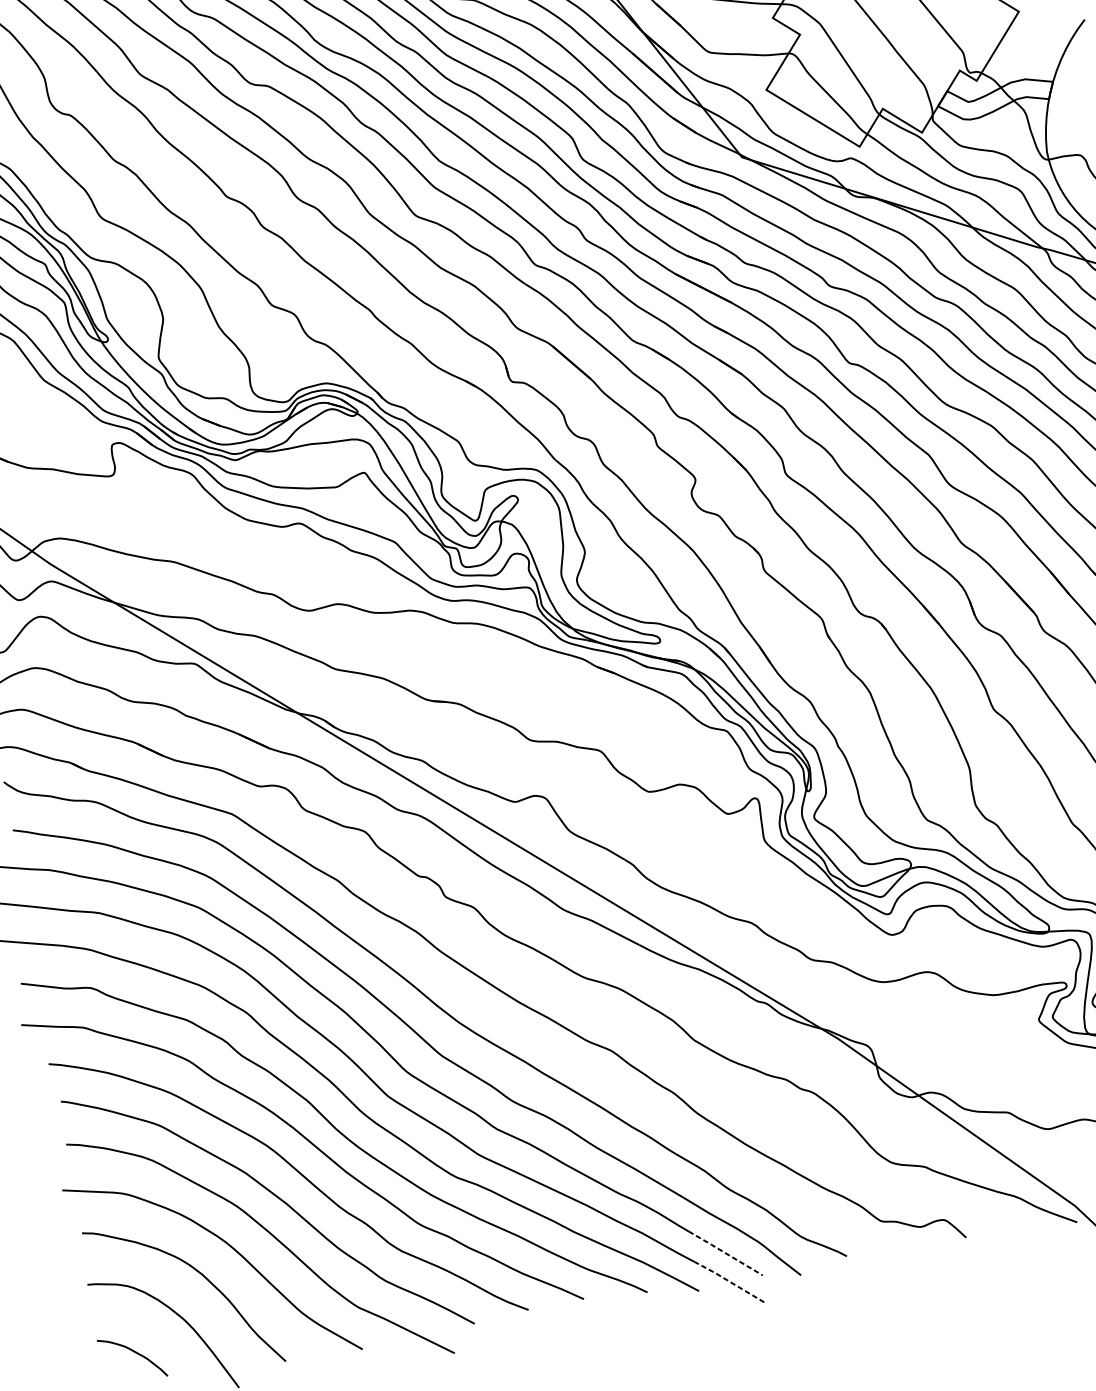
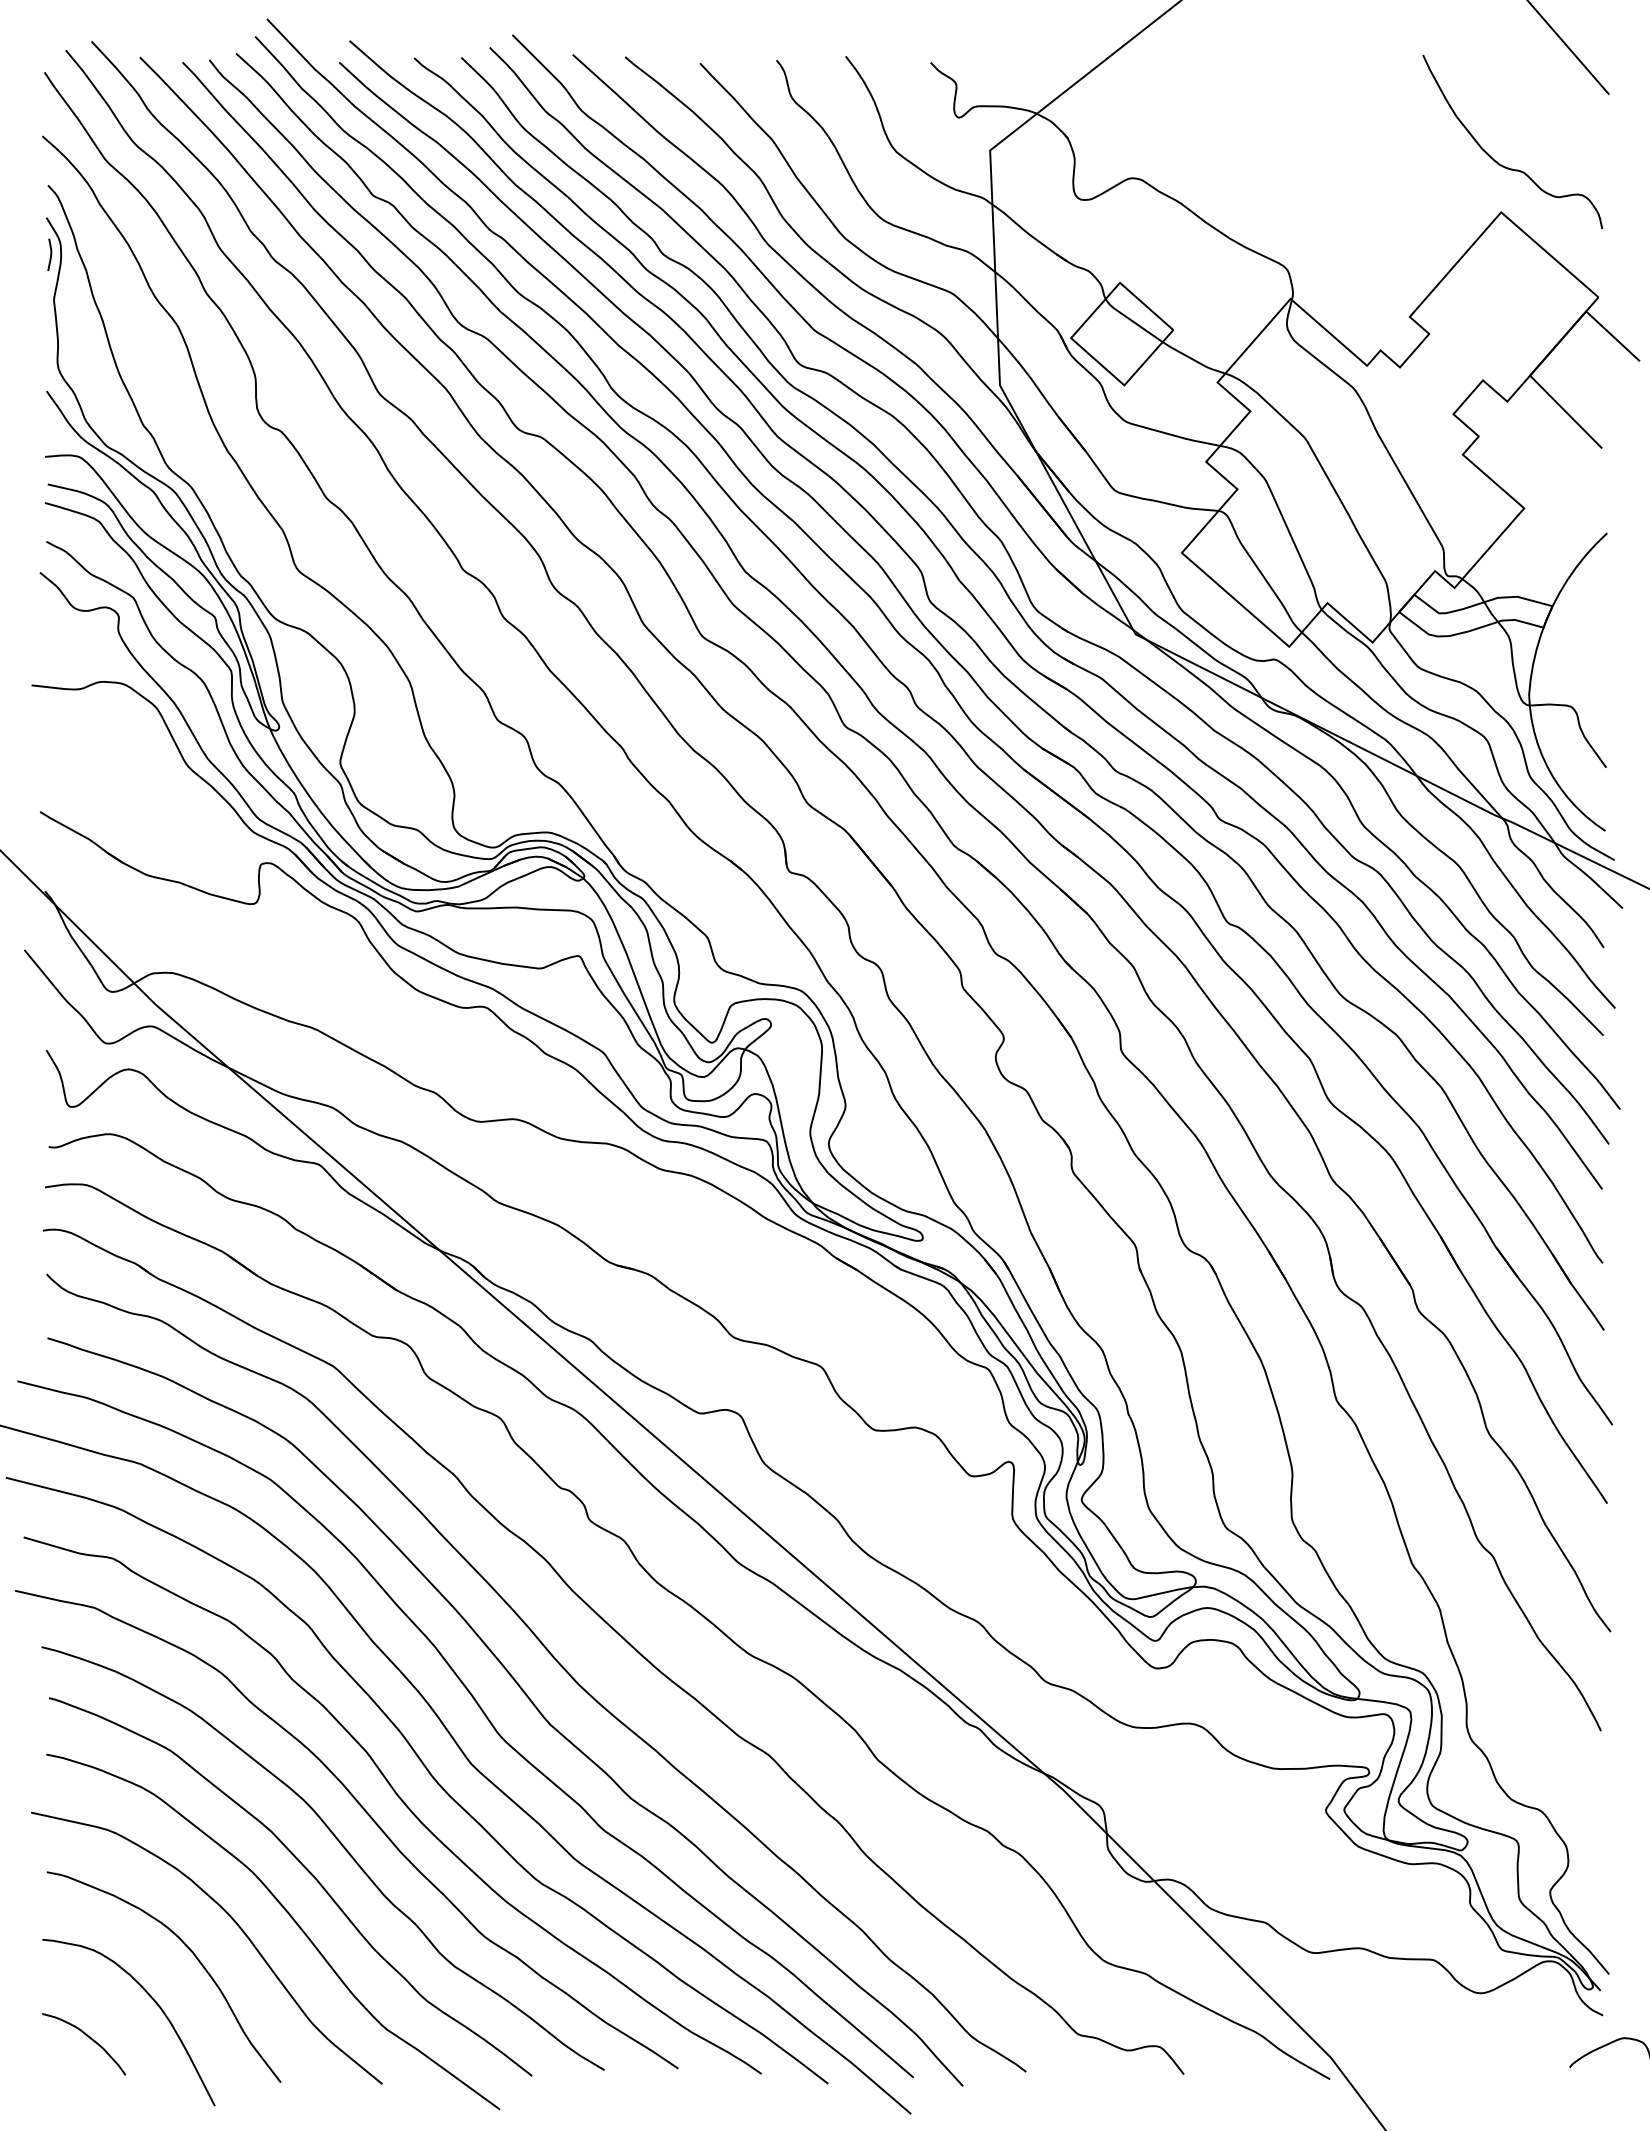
line: (725, 1252) -> (870, 2040), dashed -> solid
line: (729, 1281) -> (869, 2078), dashed -> solid

